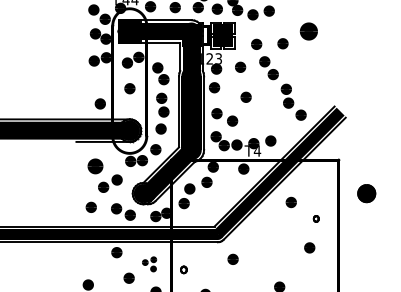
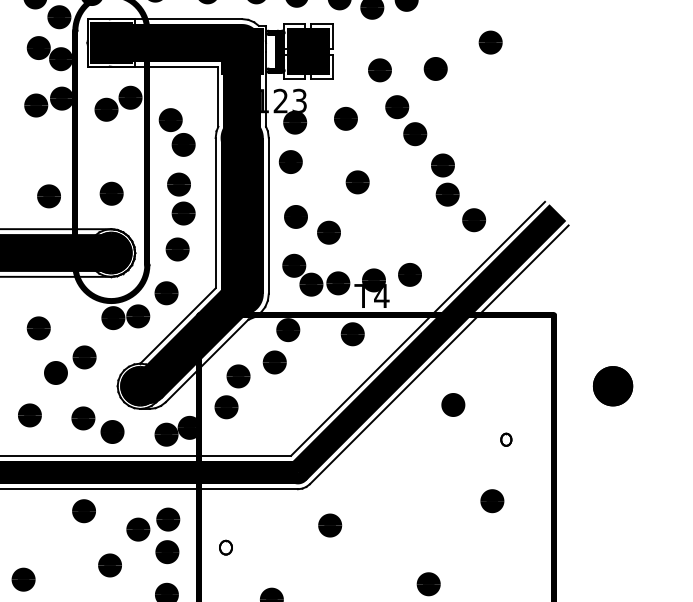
part: (308, 30) -> (489, 40), size x0.62
part: (129, 88) -> (110, 193), moved
part: (95, 165) -> (38, 326), size x0.71
part: (149, 264) -> (153, 536), size x1.67

